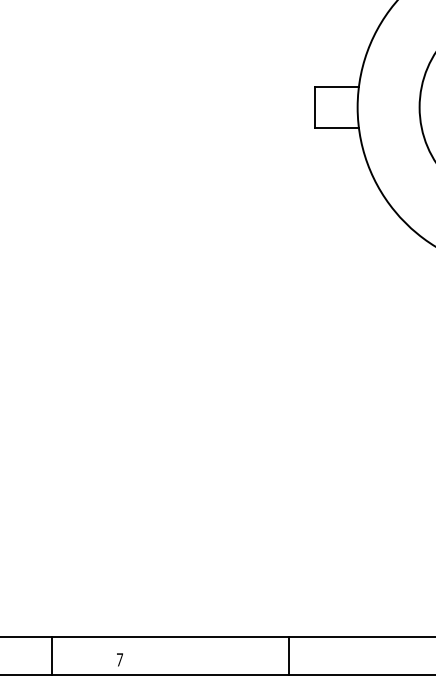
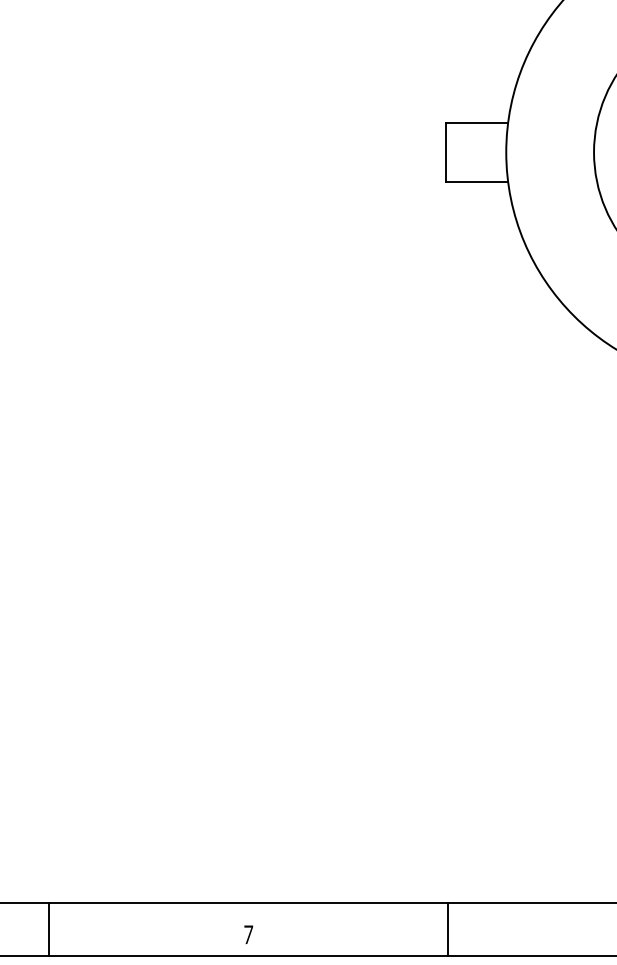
line: (52, 656) -> (49, 929), moved
line: (289, 656) -> (448, 929), moved
text: (119, 659) -> (248, 934), moved

